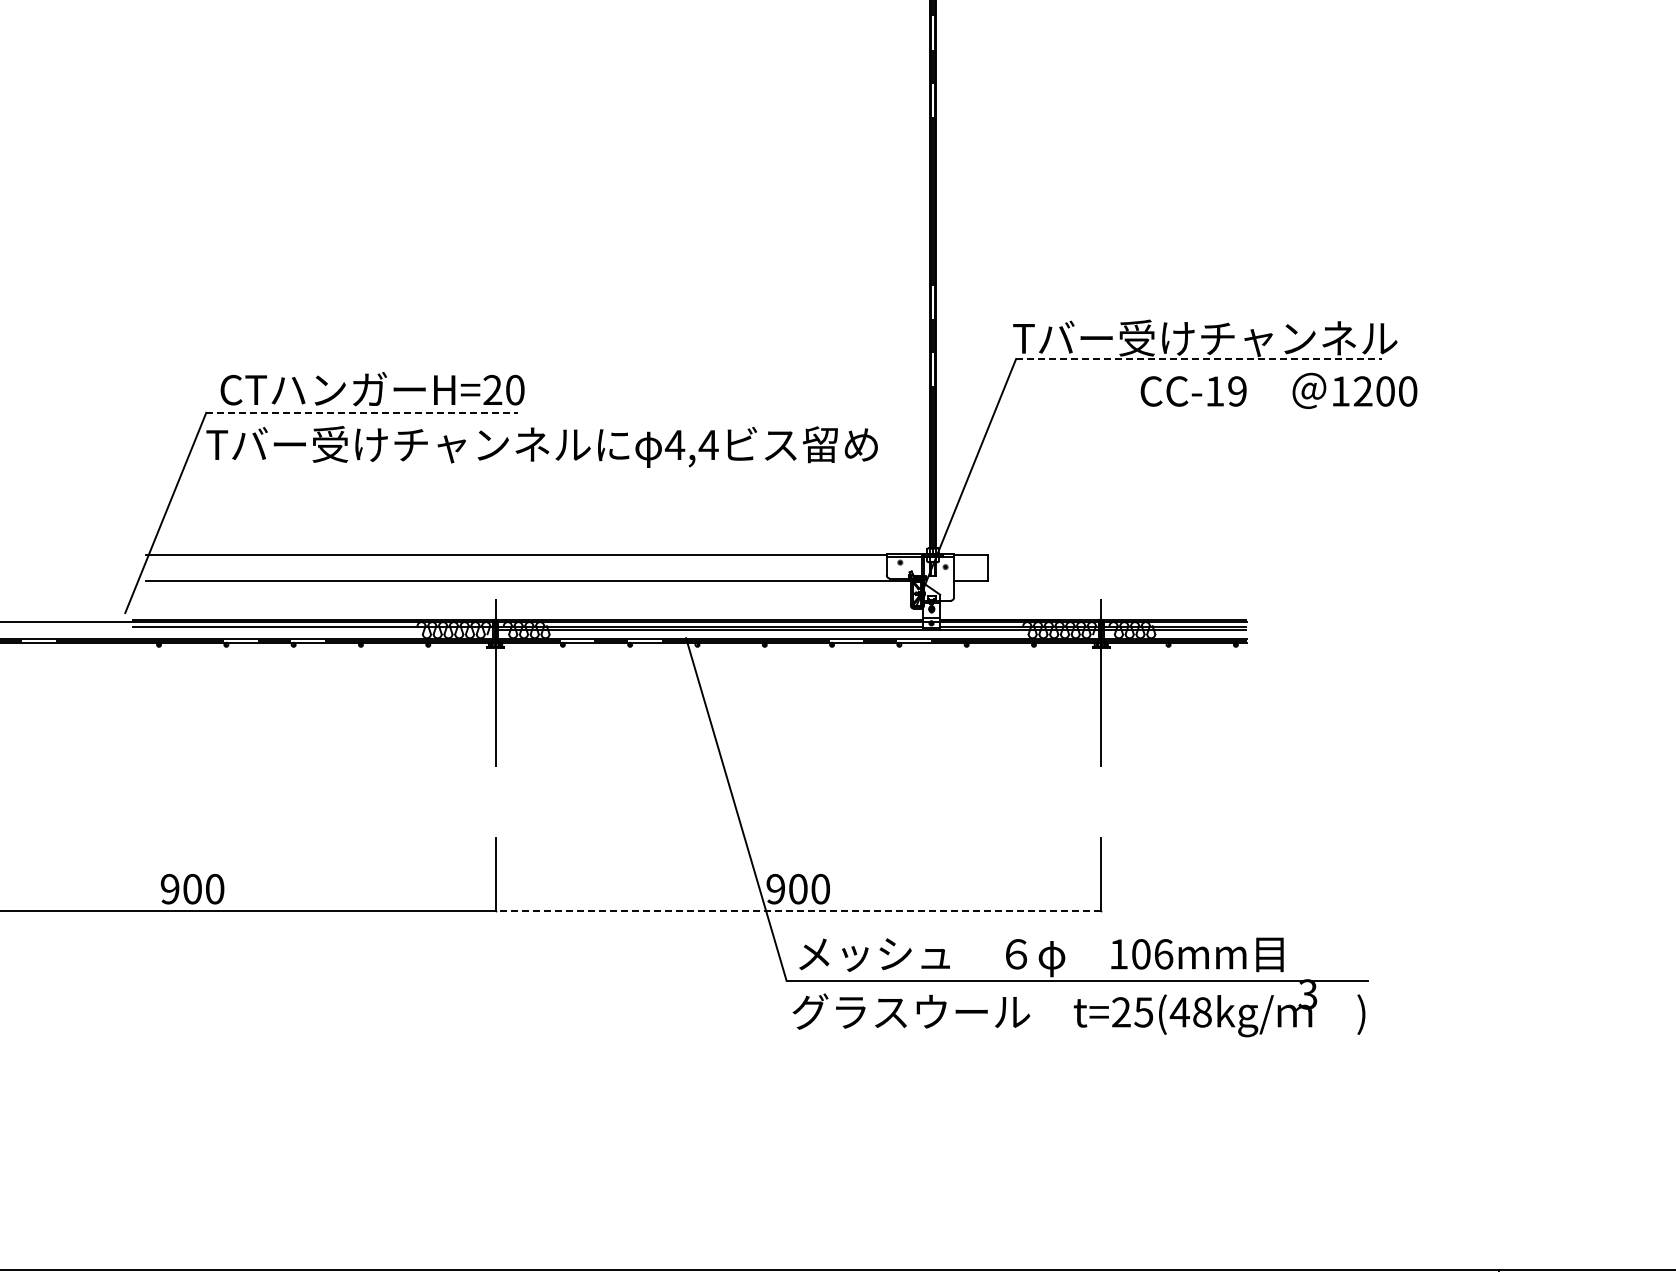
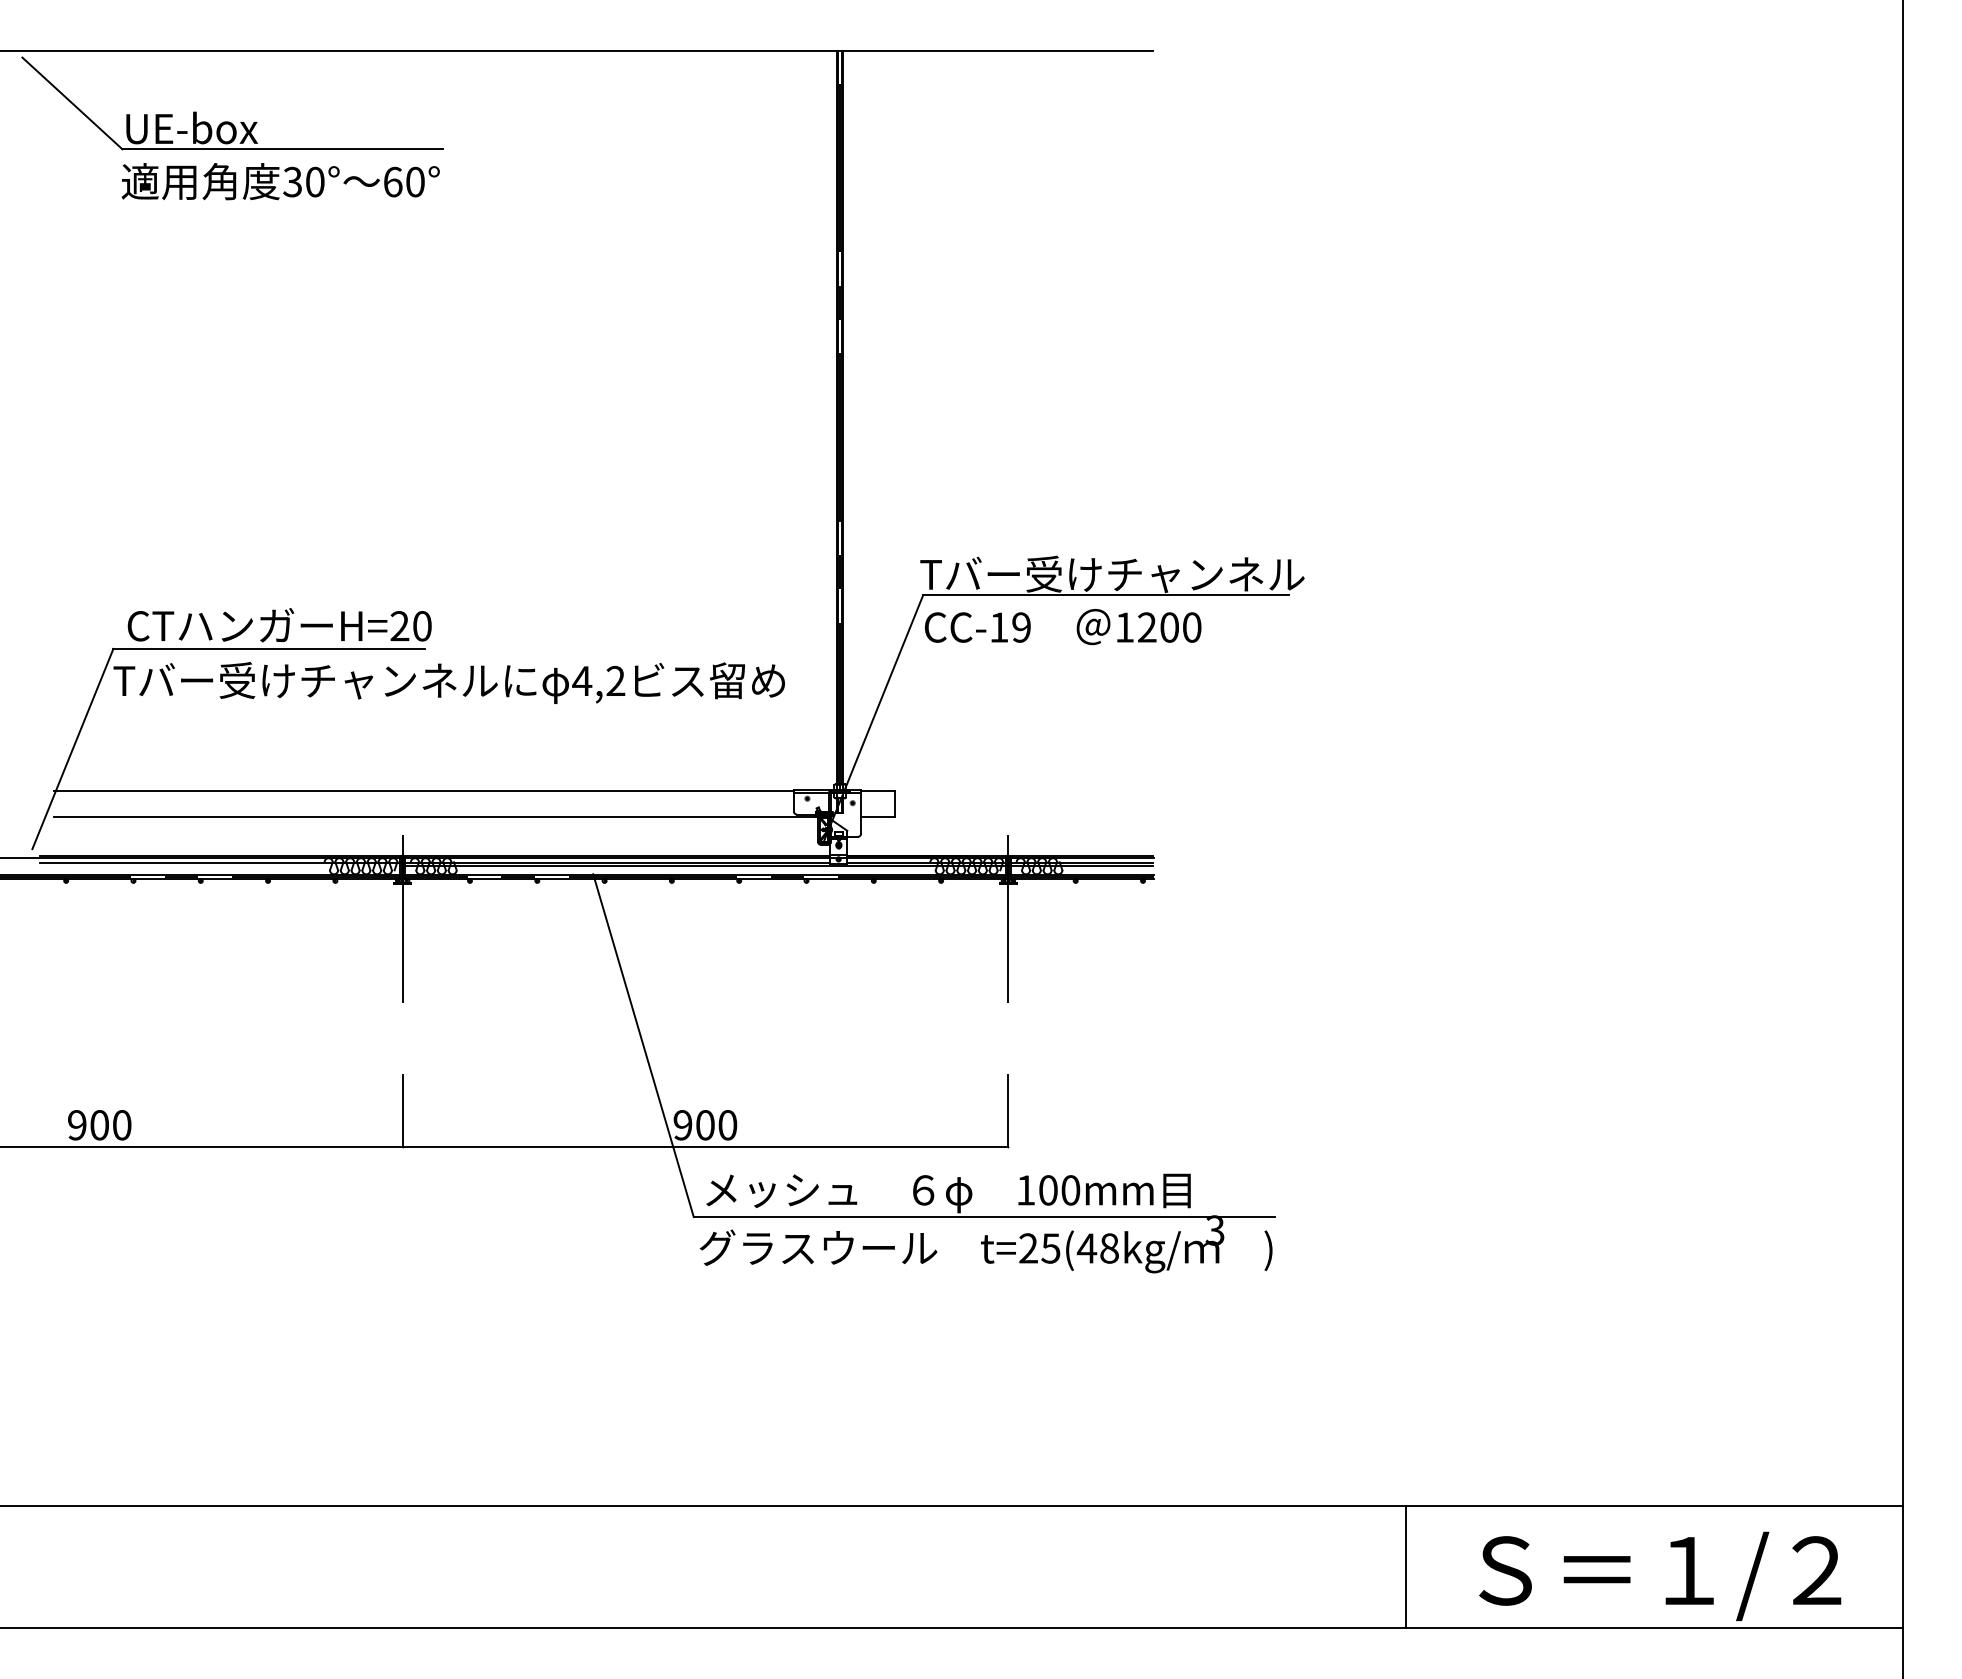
line: (1199, 359) -> (1106, 595), dashed -> solid
text: (1279, 391) -> (1063, 627), moved
line: (362, 412) -> (269, 648), dashed -> solid
text: (708, 444) -> (615, 680), 4,4 -> 4,2
line: (798, 910) -> (705, 1146), dashed -> solid
text: (1163, 954) -> (1070, 1190), 106mm -> 100mm

